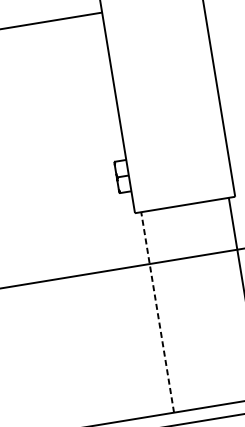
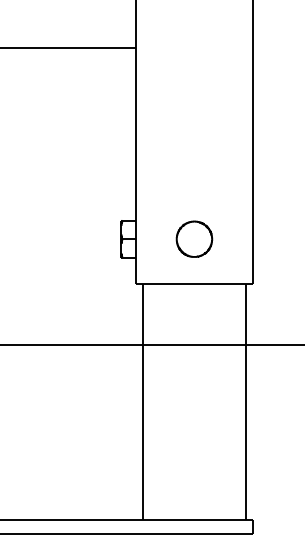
part: (178, 166) -> (194, 238), added
line: (157, 312) -> (142, 401), dashed -> solid

